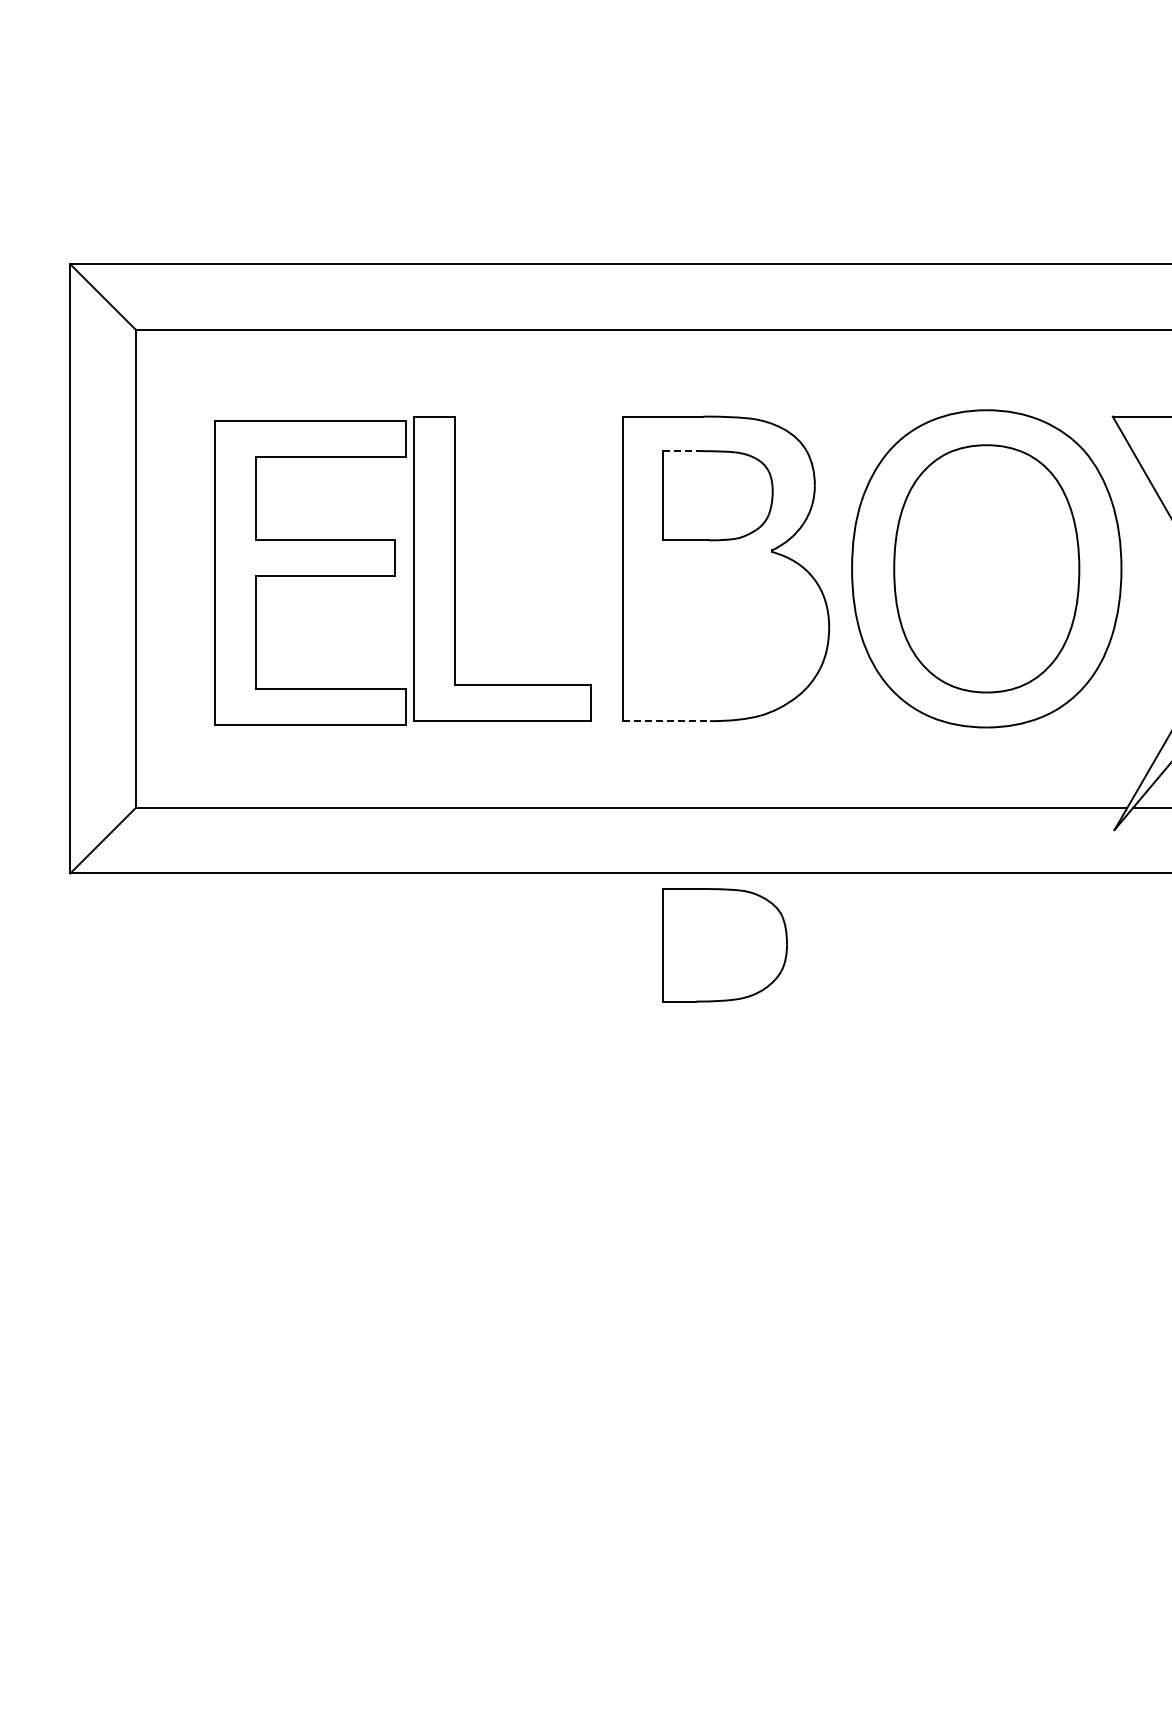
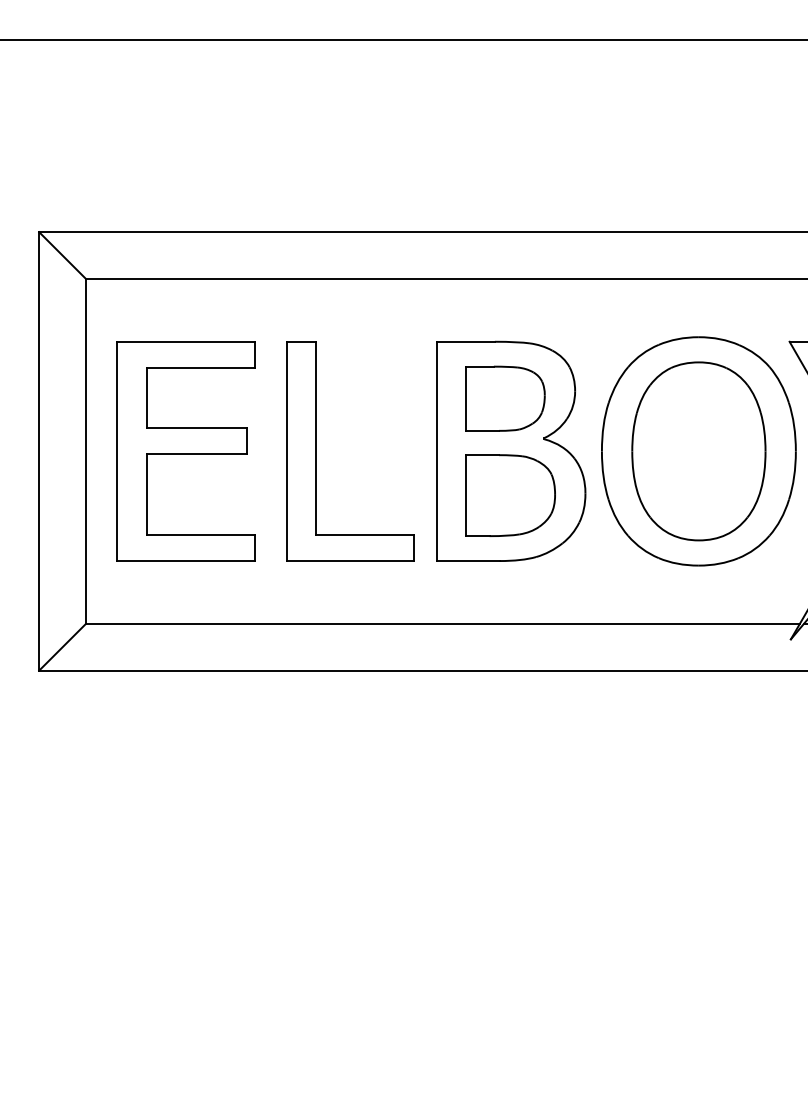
line: (683, 451) -> (480, 366), dashed -> solid
part: (310, 572) -> (186, 451), moved
line: (666, 721) -> (468, 561), dashed -> solid
part: (724, 945) -> (510, 495), moved

